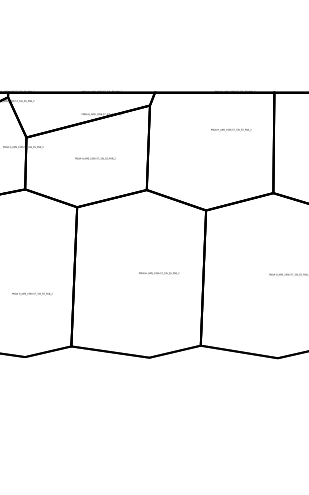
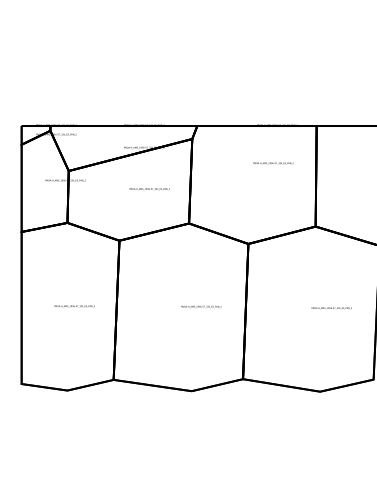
text: (95, 159) -> (149, 189), moved
text: (32, 294) -> (74, 306), moved

